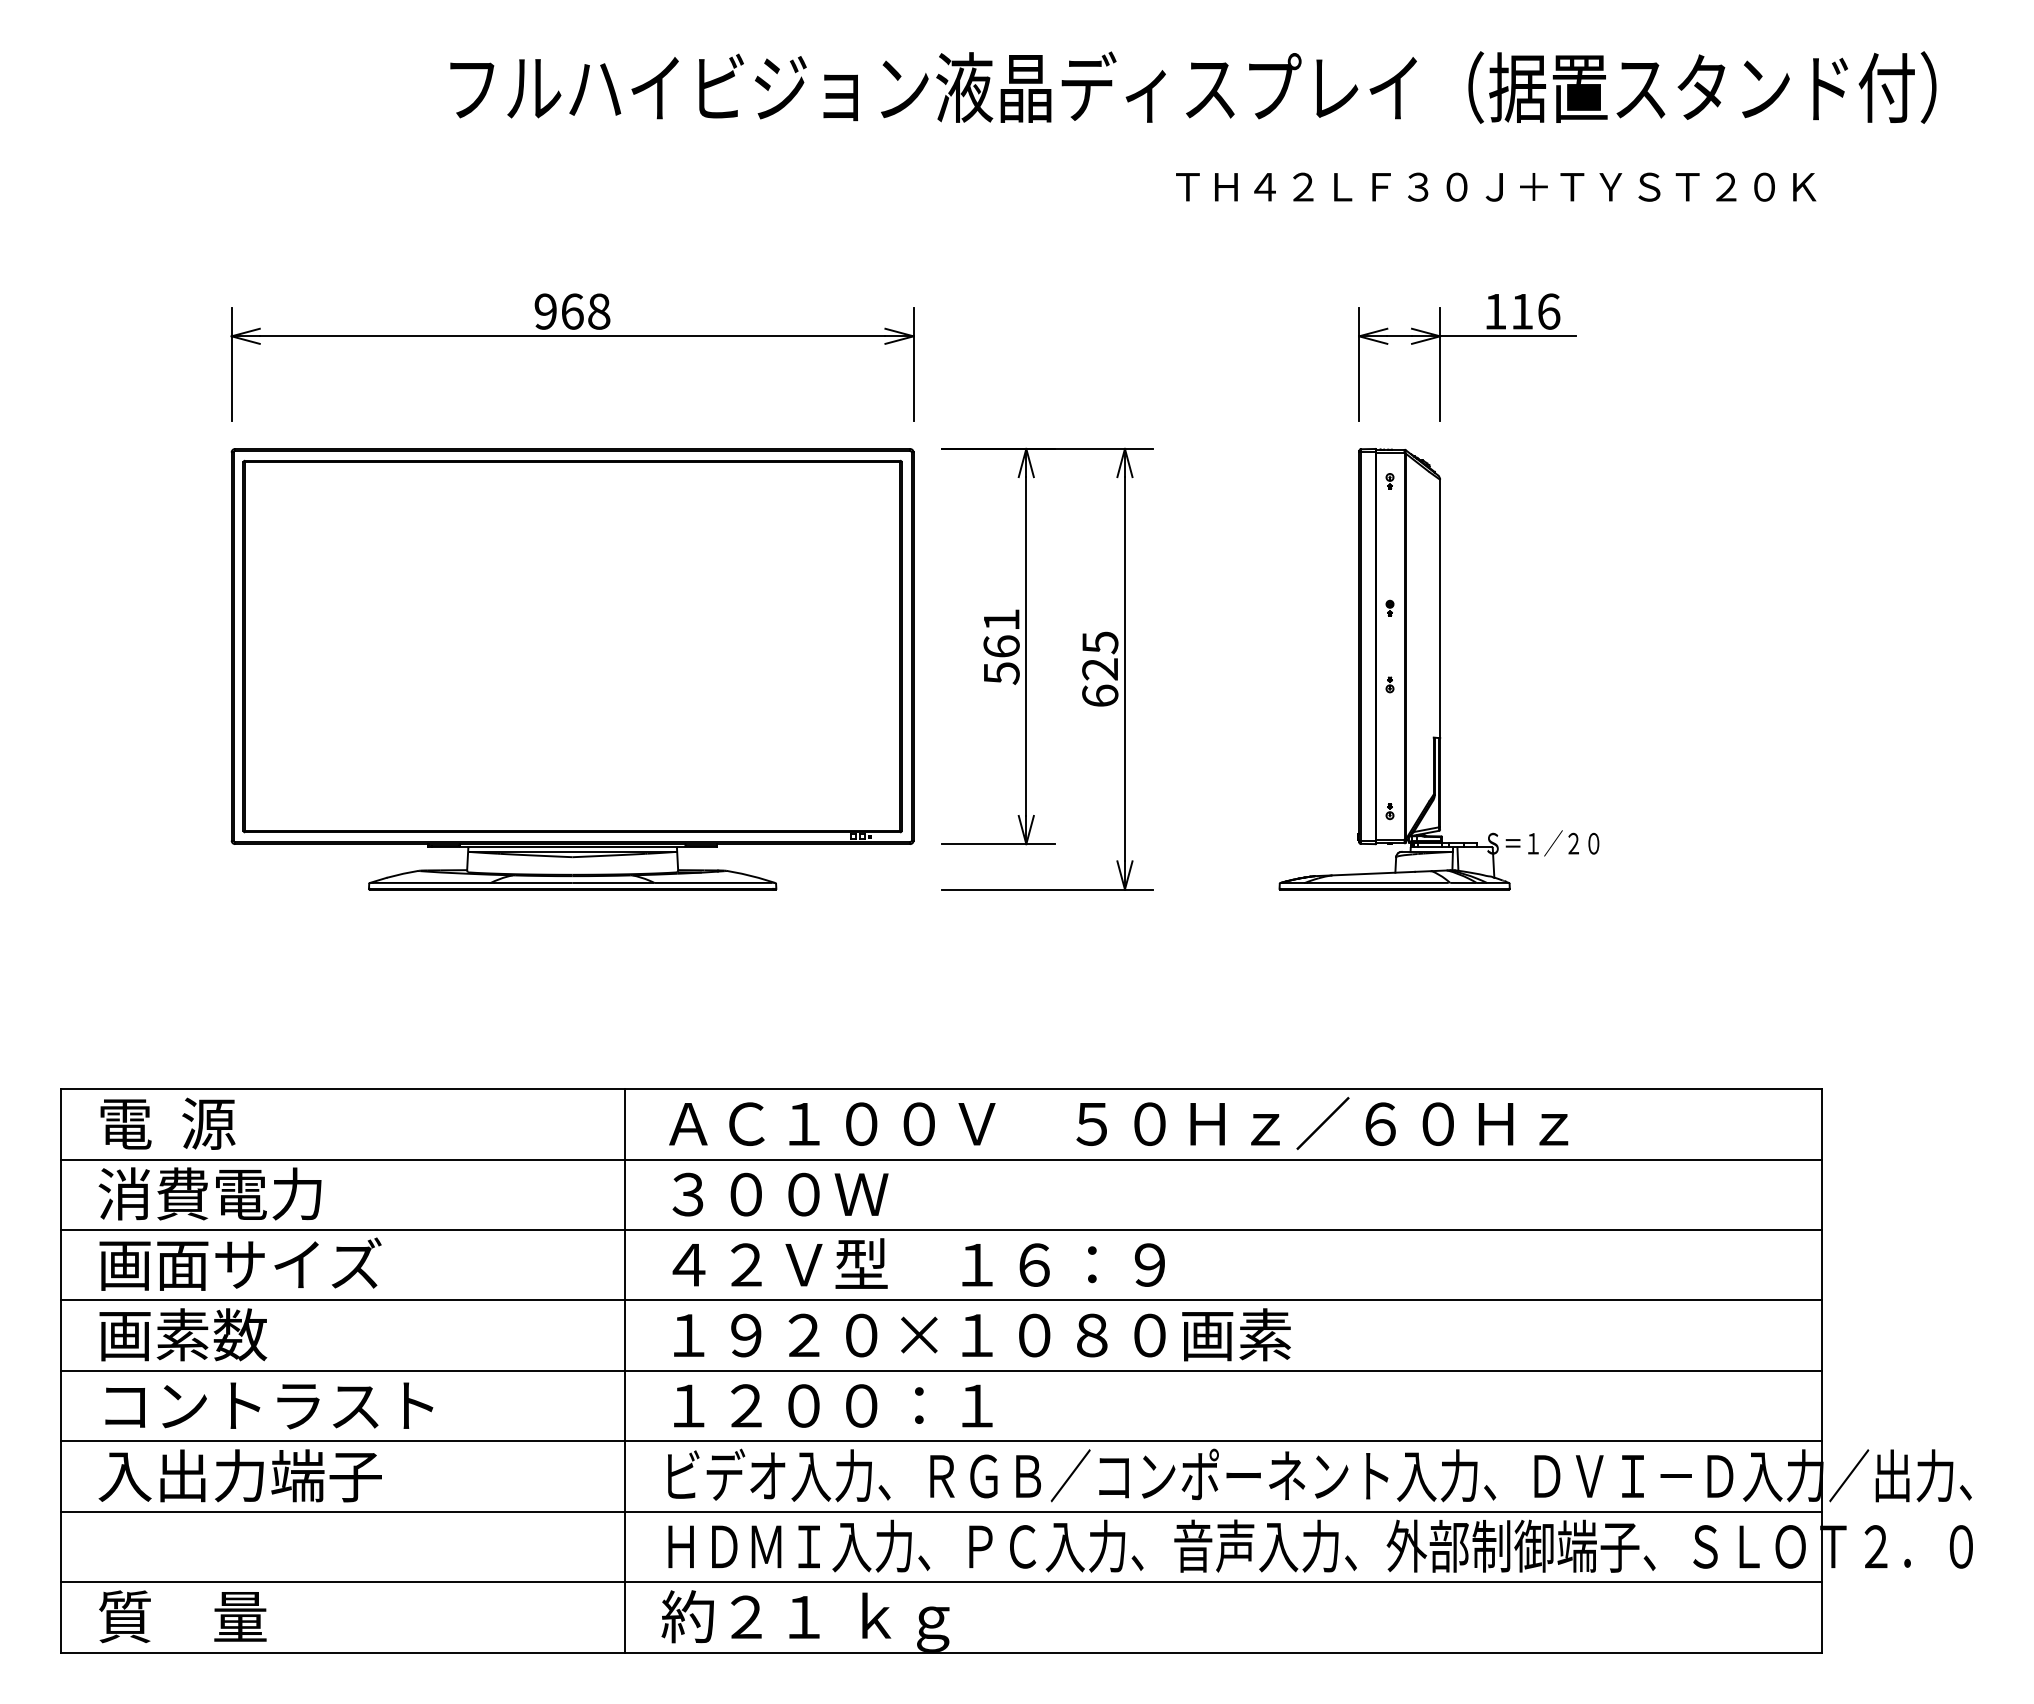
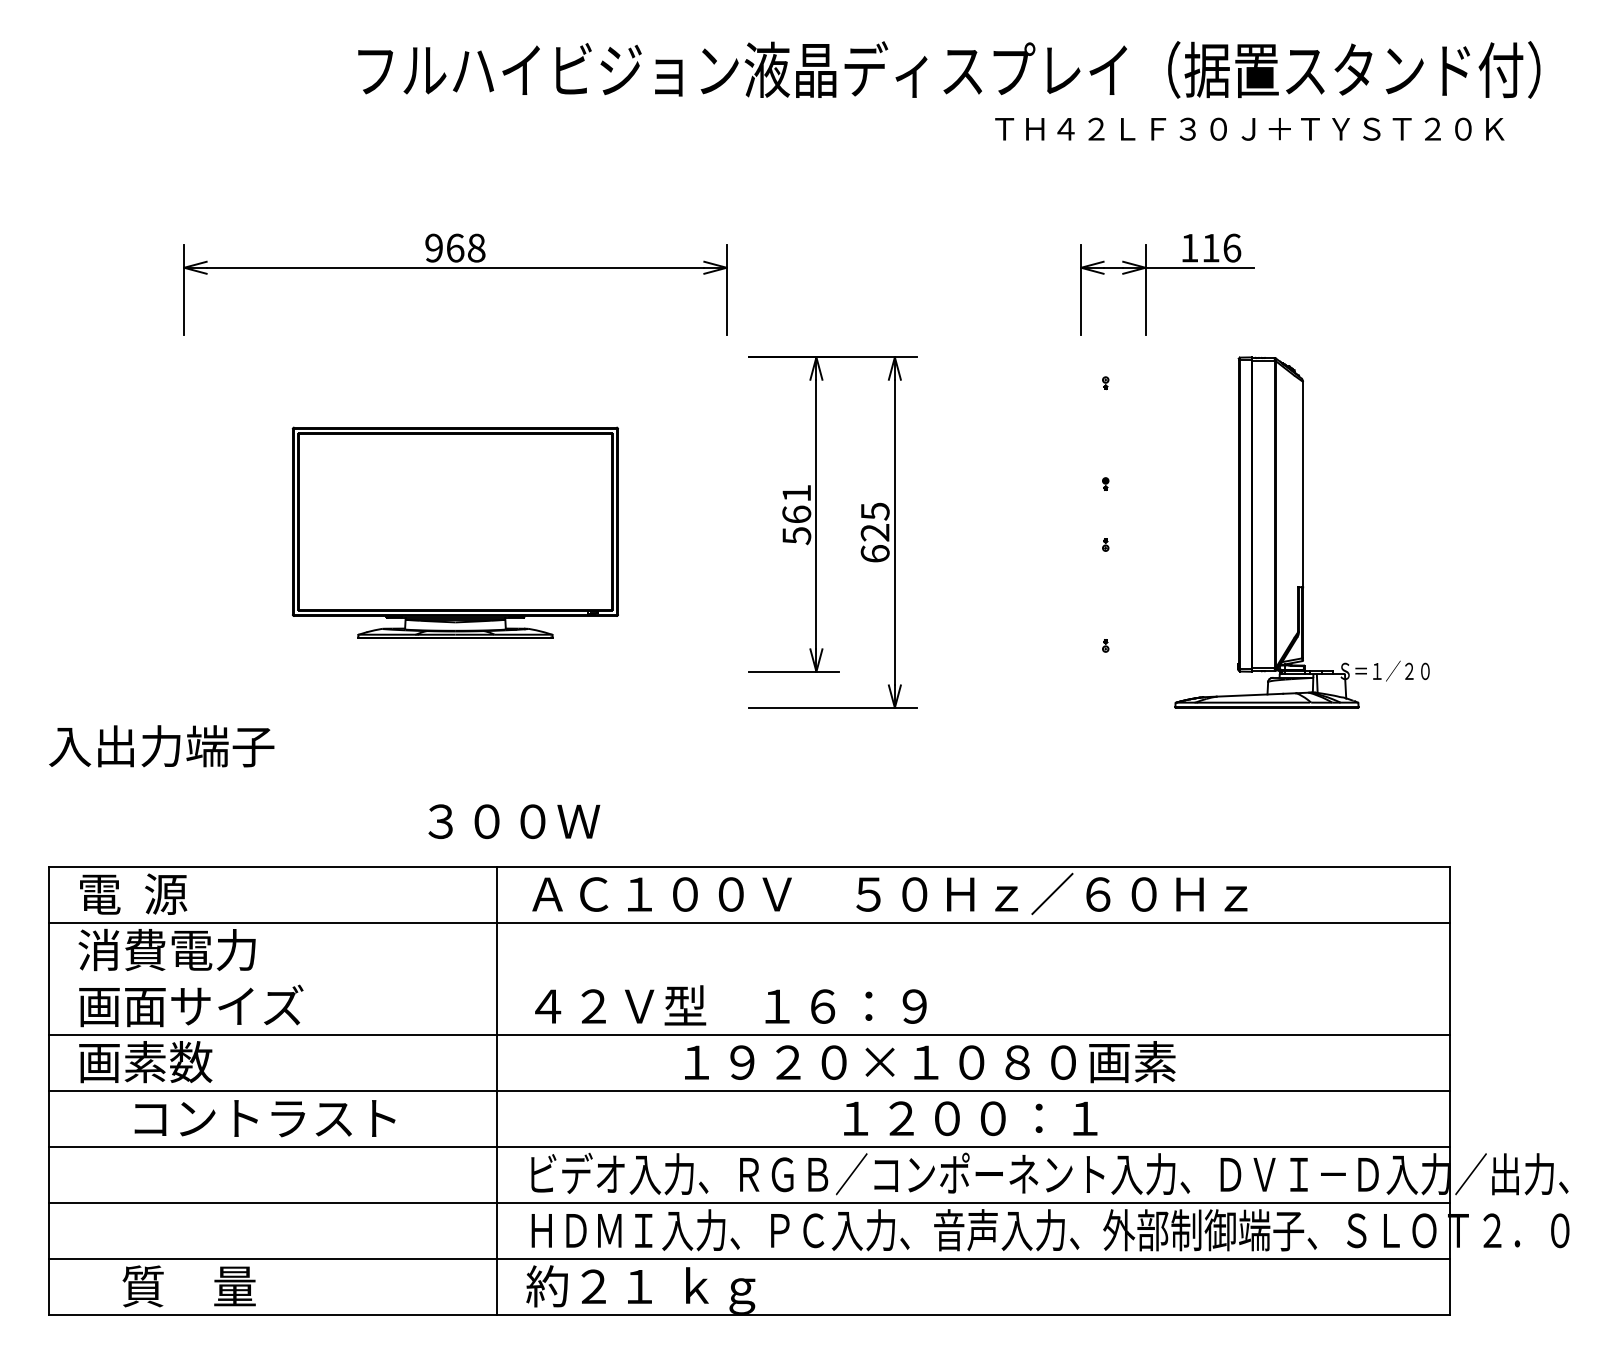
text: (1496, 186) -> (1250, 128), moved
part: (572, 669) -> (455, 532), size x0.6
part: (1438, 669) -> (1301, 532), moved
text: (780, 1194) -> (514, 821), moved
line: (941, 1229) -> (748, 978), removed
text: (982, 1334) -> (930, 1061), moved
text: (269, 1405) -> (265, 1118), moved
text: (833, 1405) -> (970, 1118), moved
text: (239, 1475) -> (161, 746), moved
text: (182, 1616) -> (188, 1286), moved

